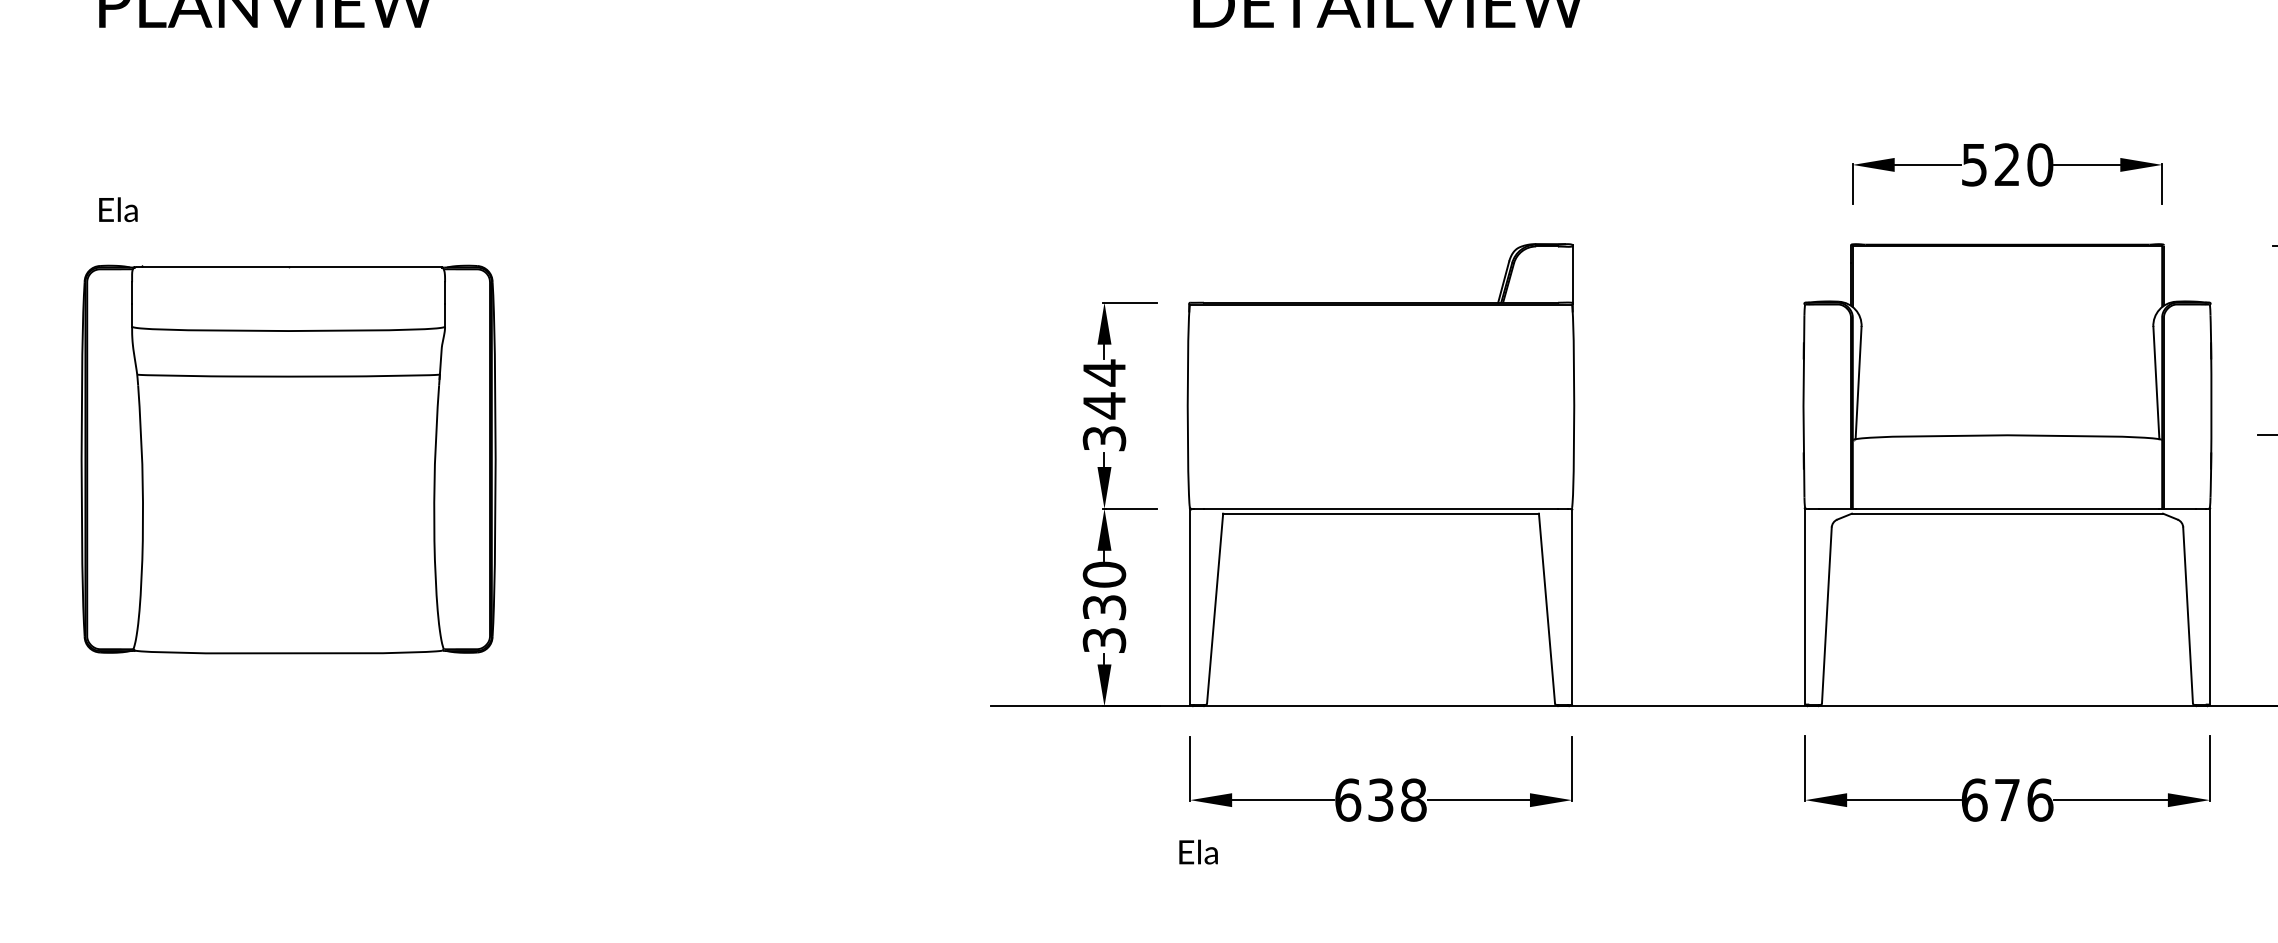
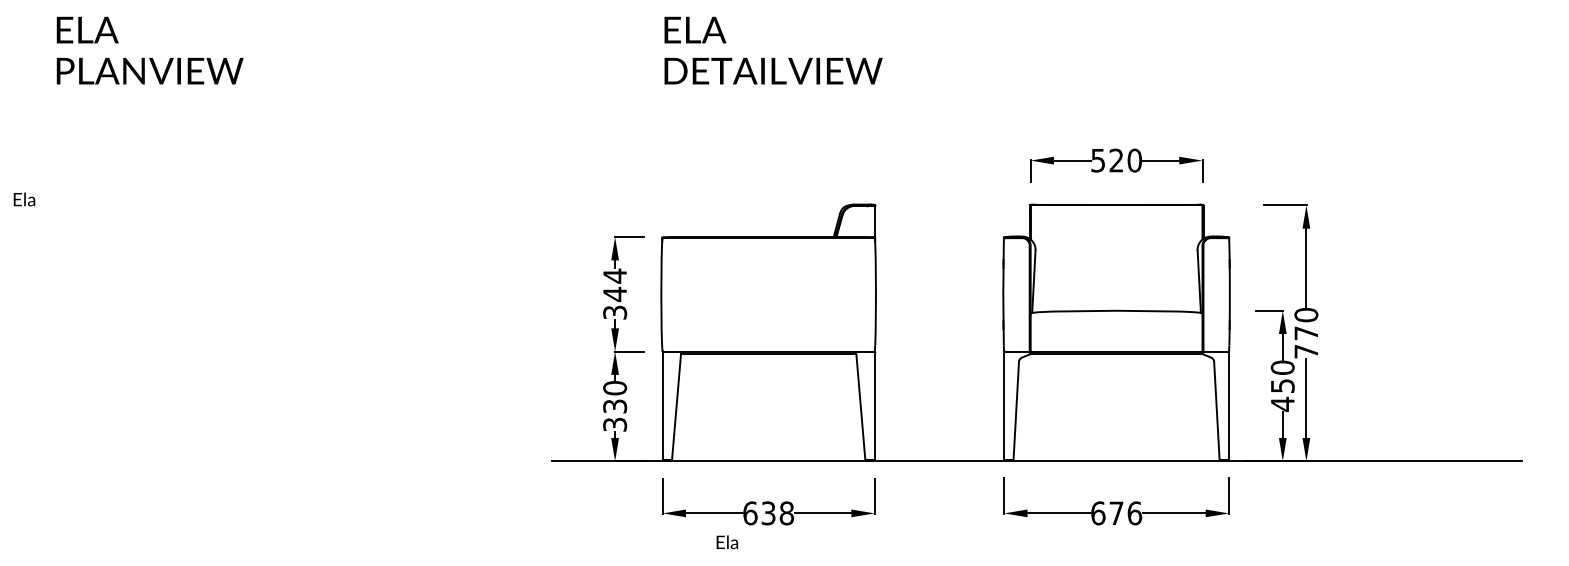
text: (118, 209) -> (24, 199), moved
part: (287, 458) -> (161, 323), removed
text: (1197, 852) -> (726, 542), moved

